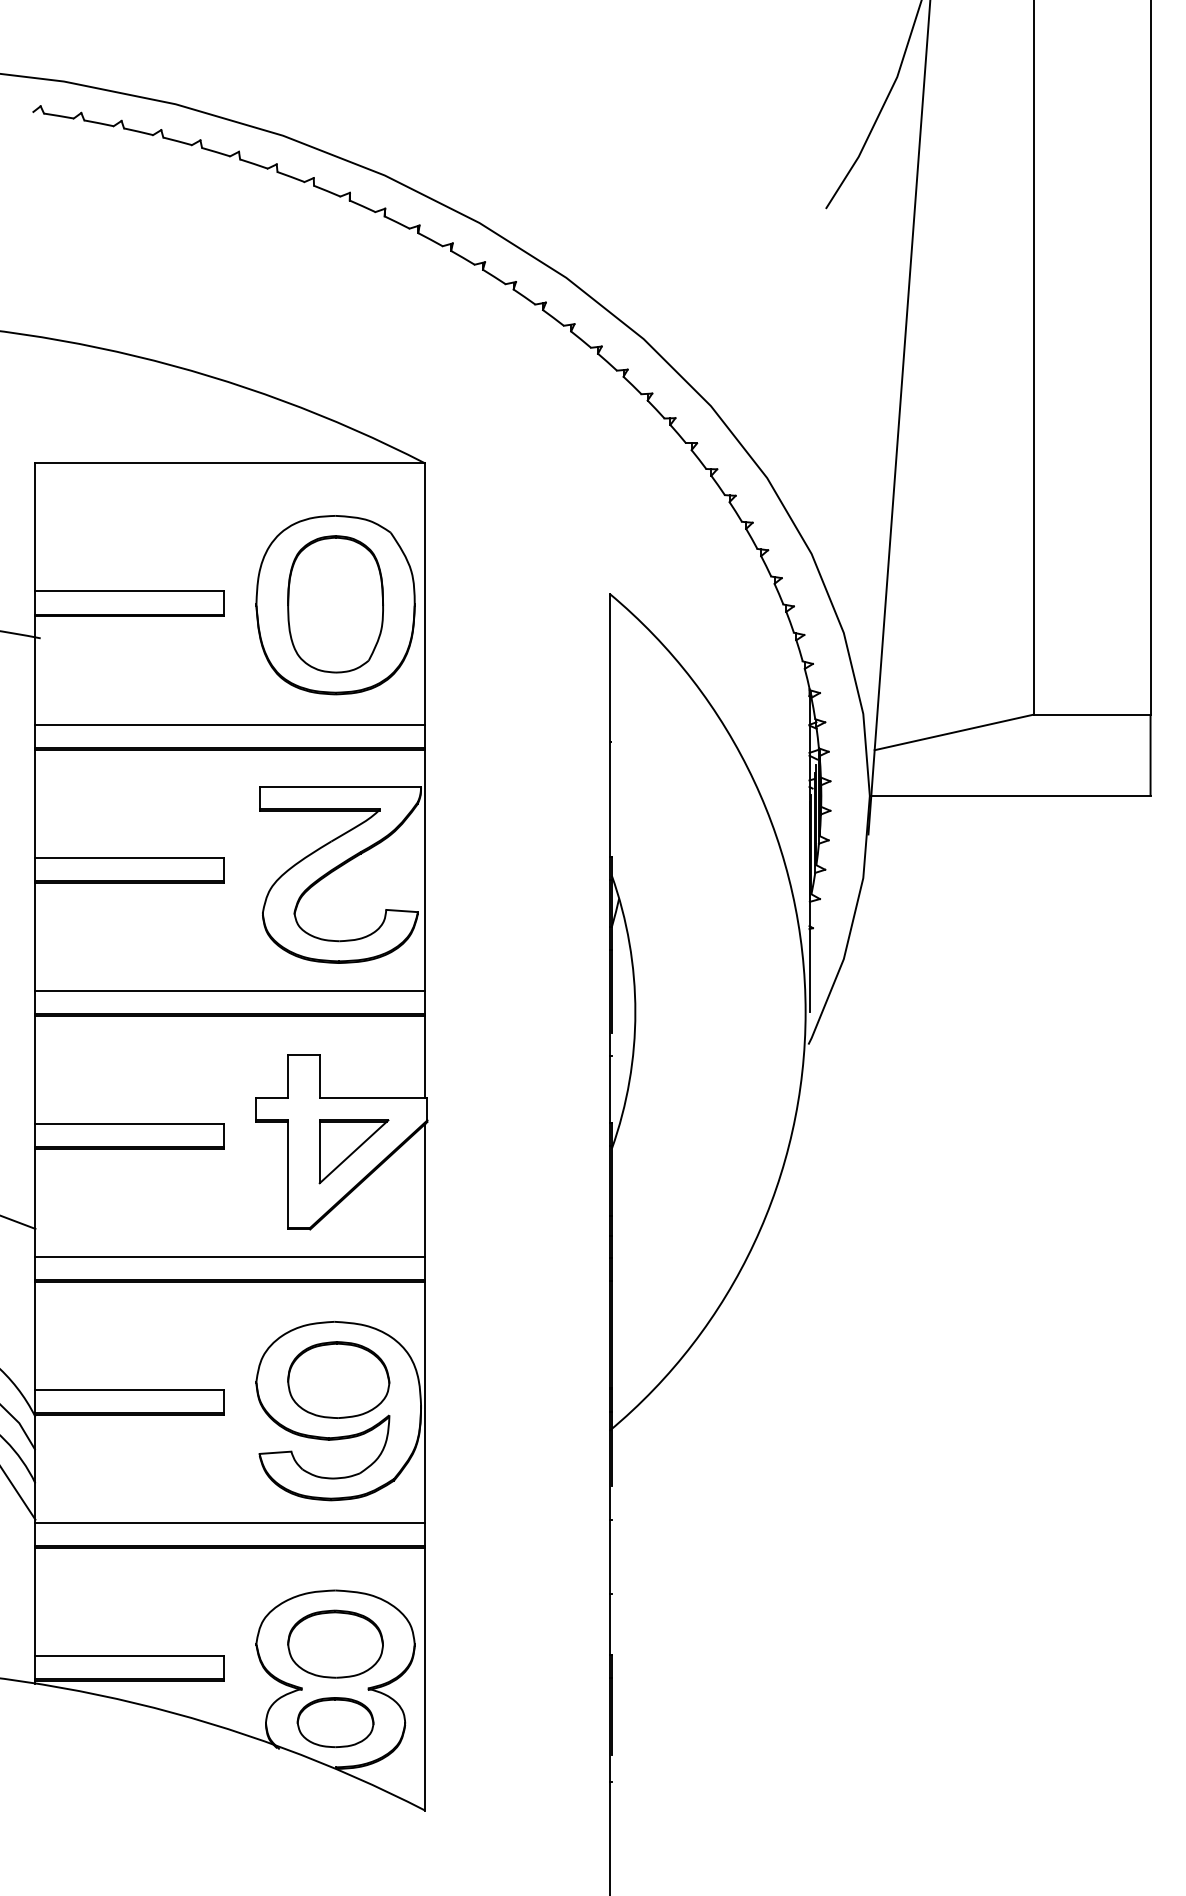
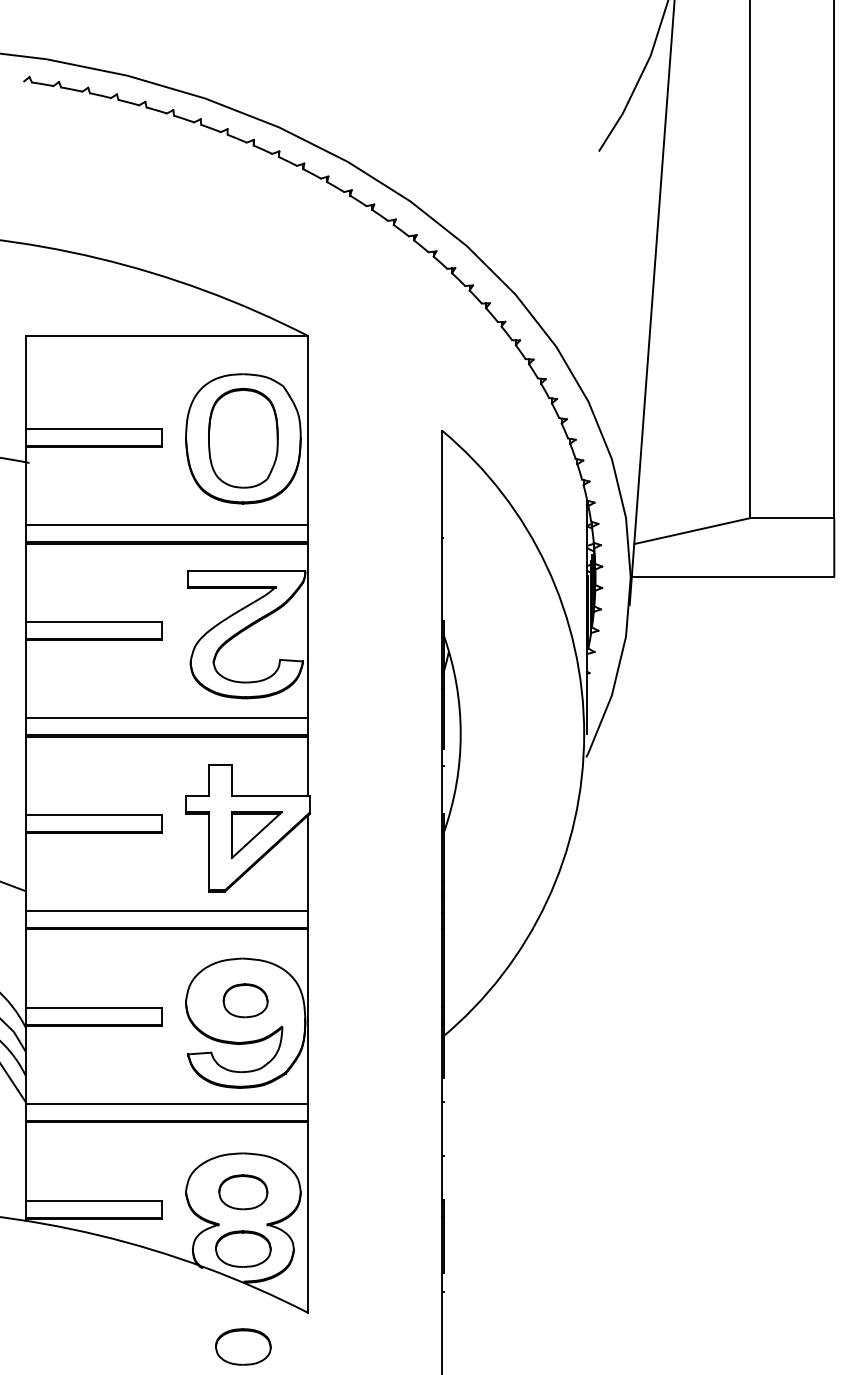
part: (338, 1379) -> (245, 1000), size x0.6
part: (335, 1643) -> (243, 1191), size x0.7
part: (335, 1857) -> (243, 1346), added

